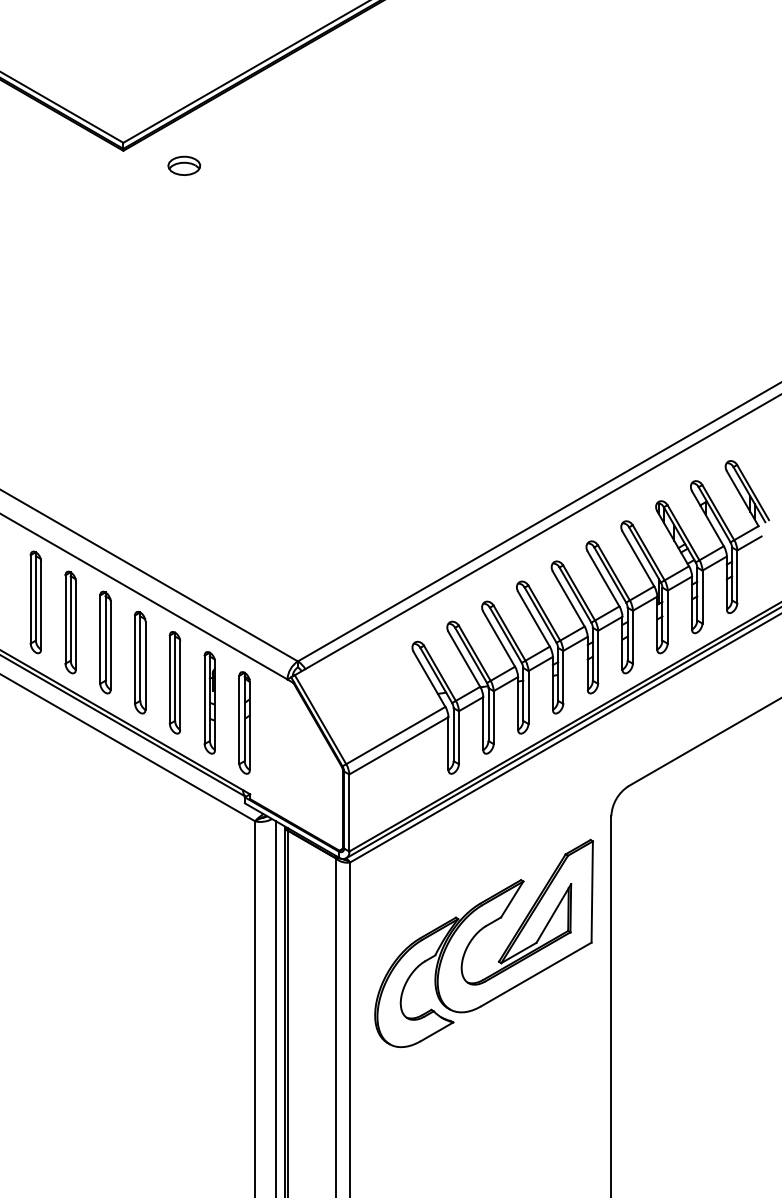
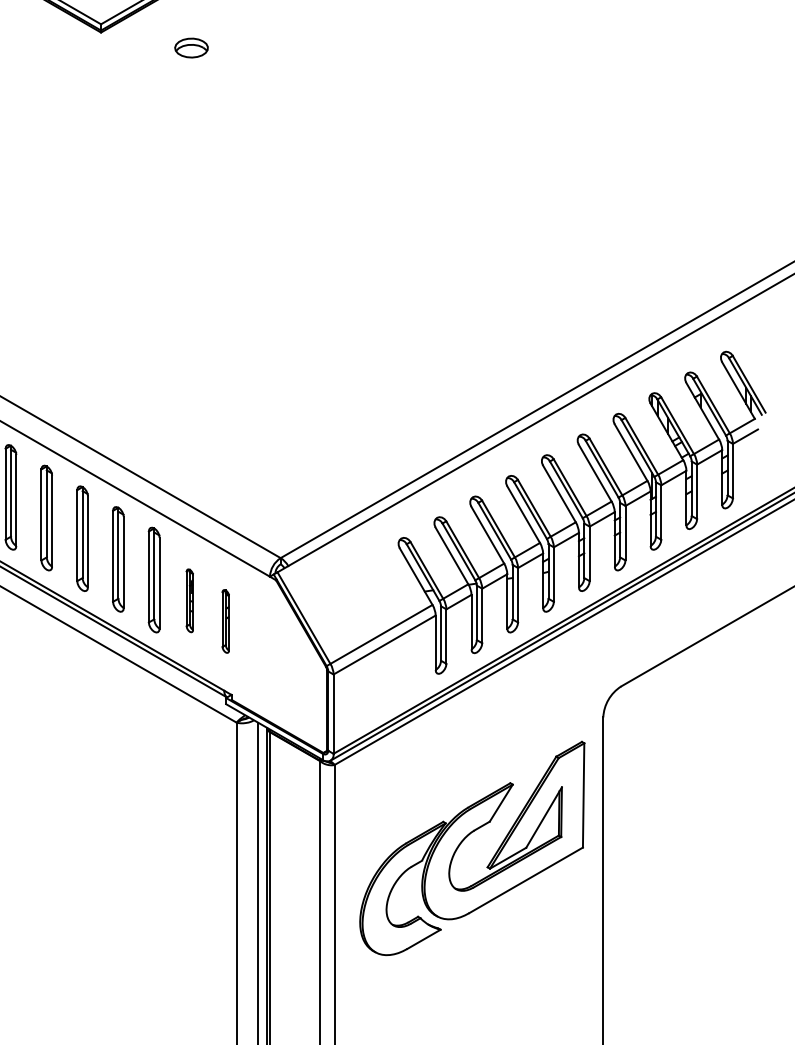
part: (183, 165) -> (190, 47), moved
part: (209, 702) -> (189, 600), size x0.6
part: (244, 722) -> (225, 620), size x0.6

